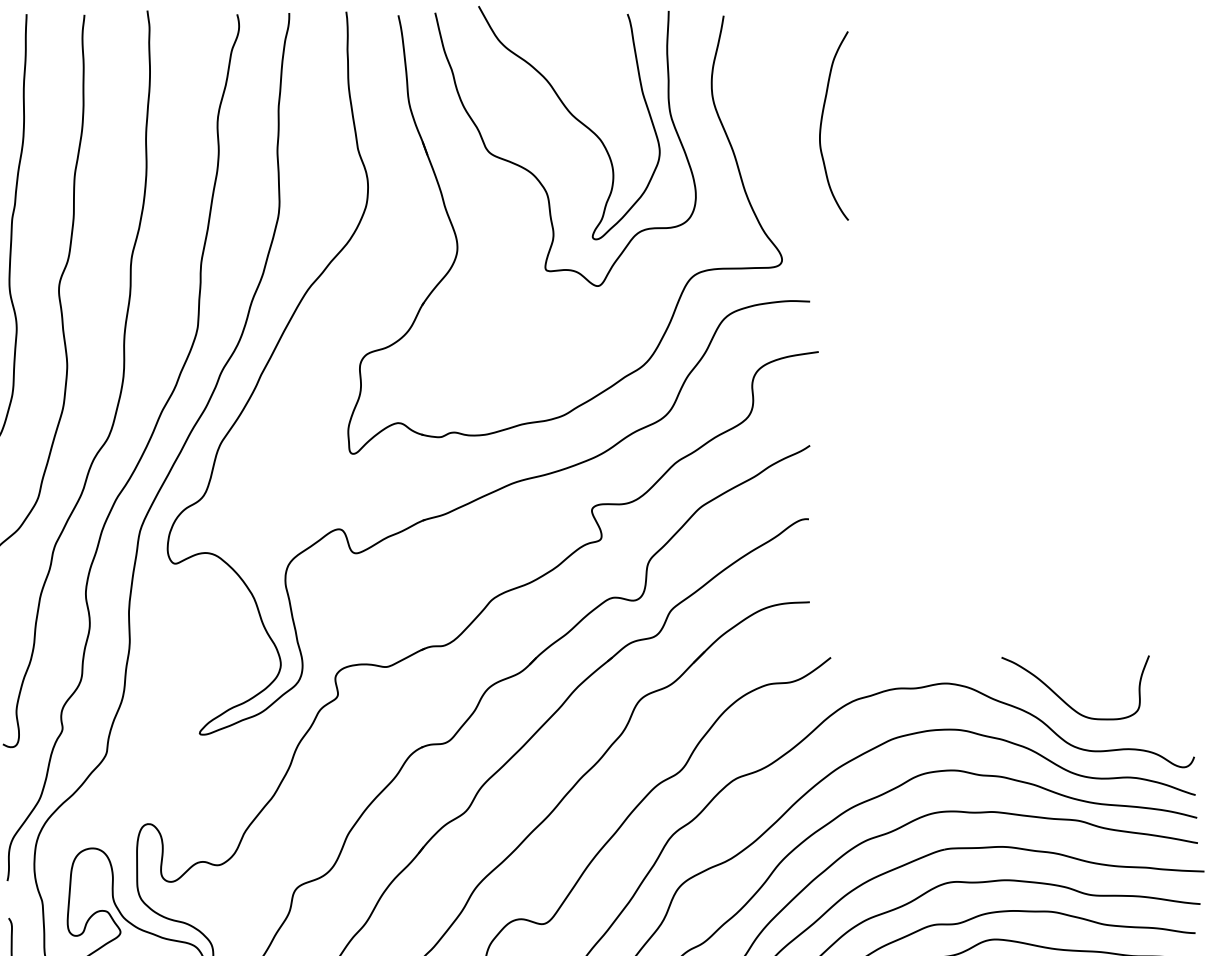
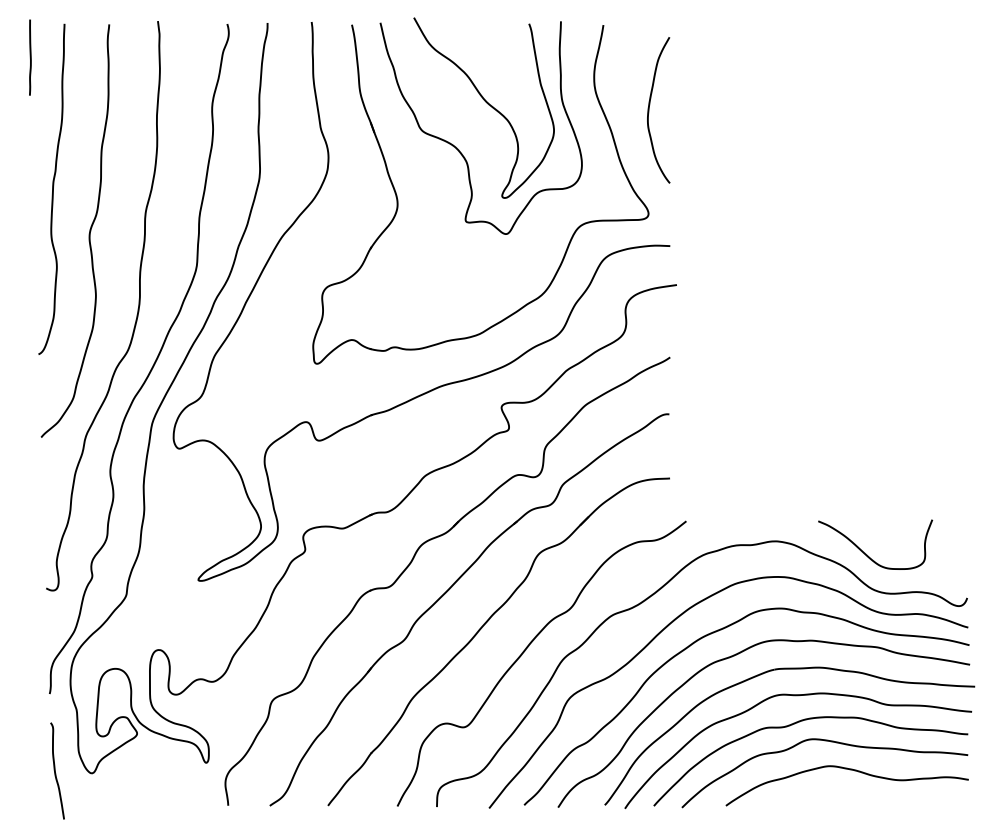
curve: (822, 126) -> (649, 110), moved

